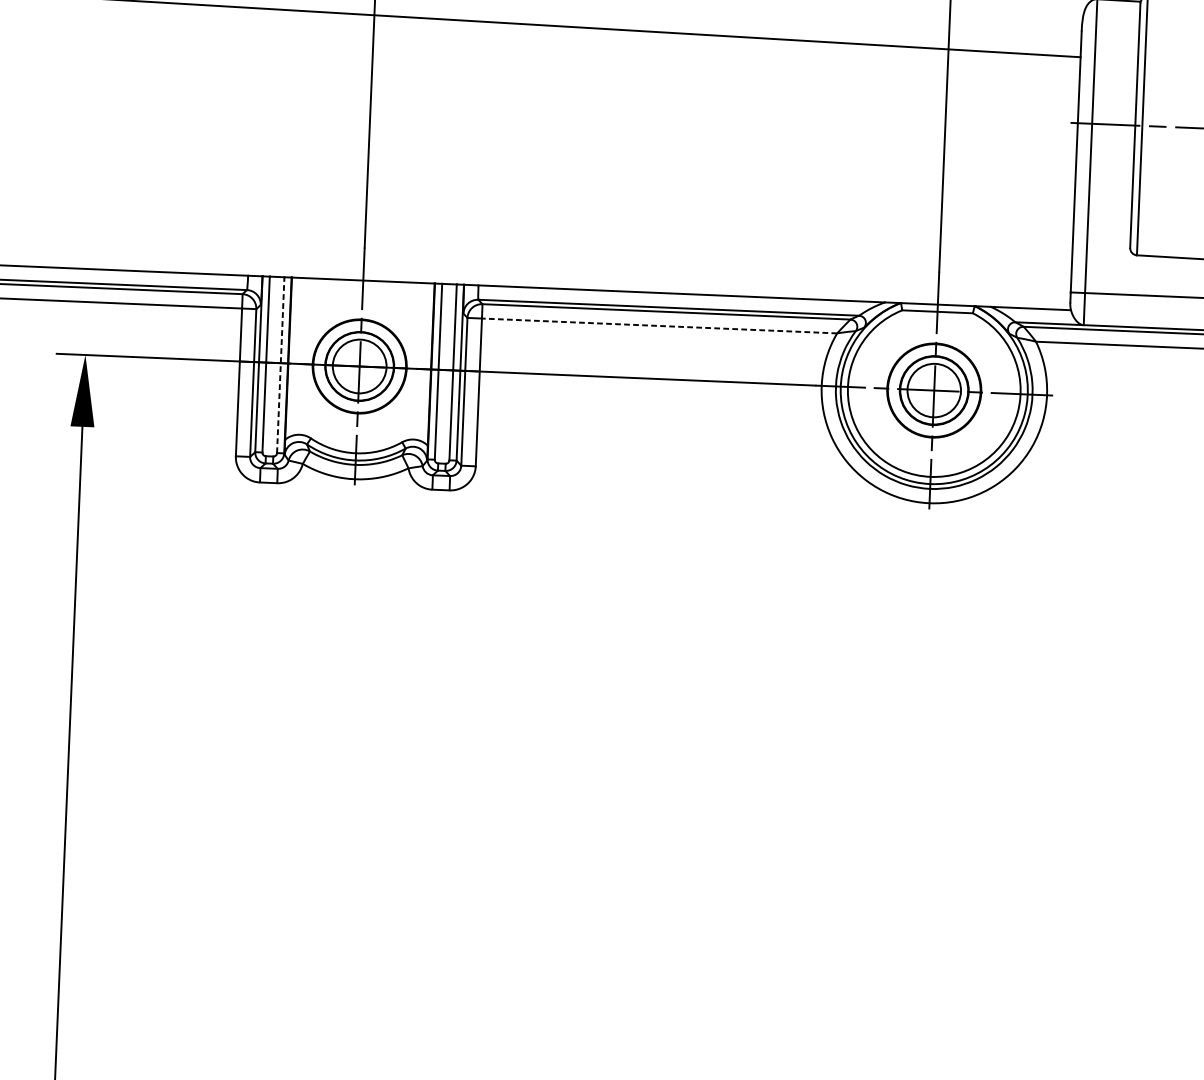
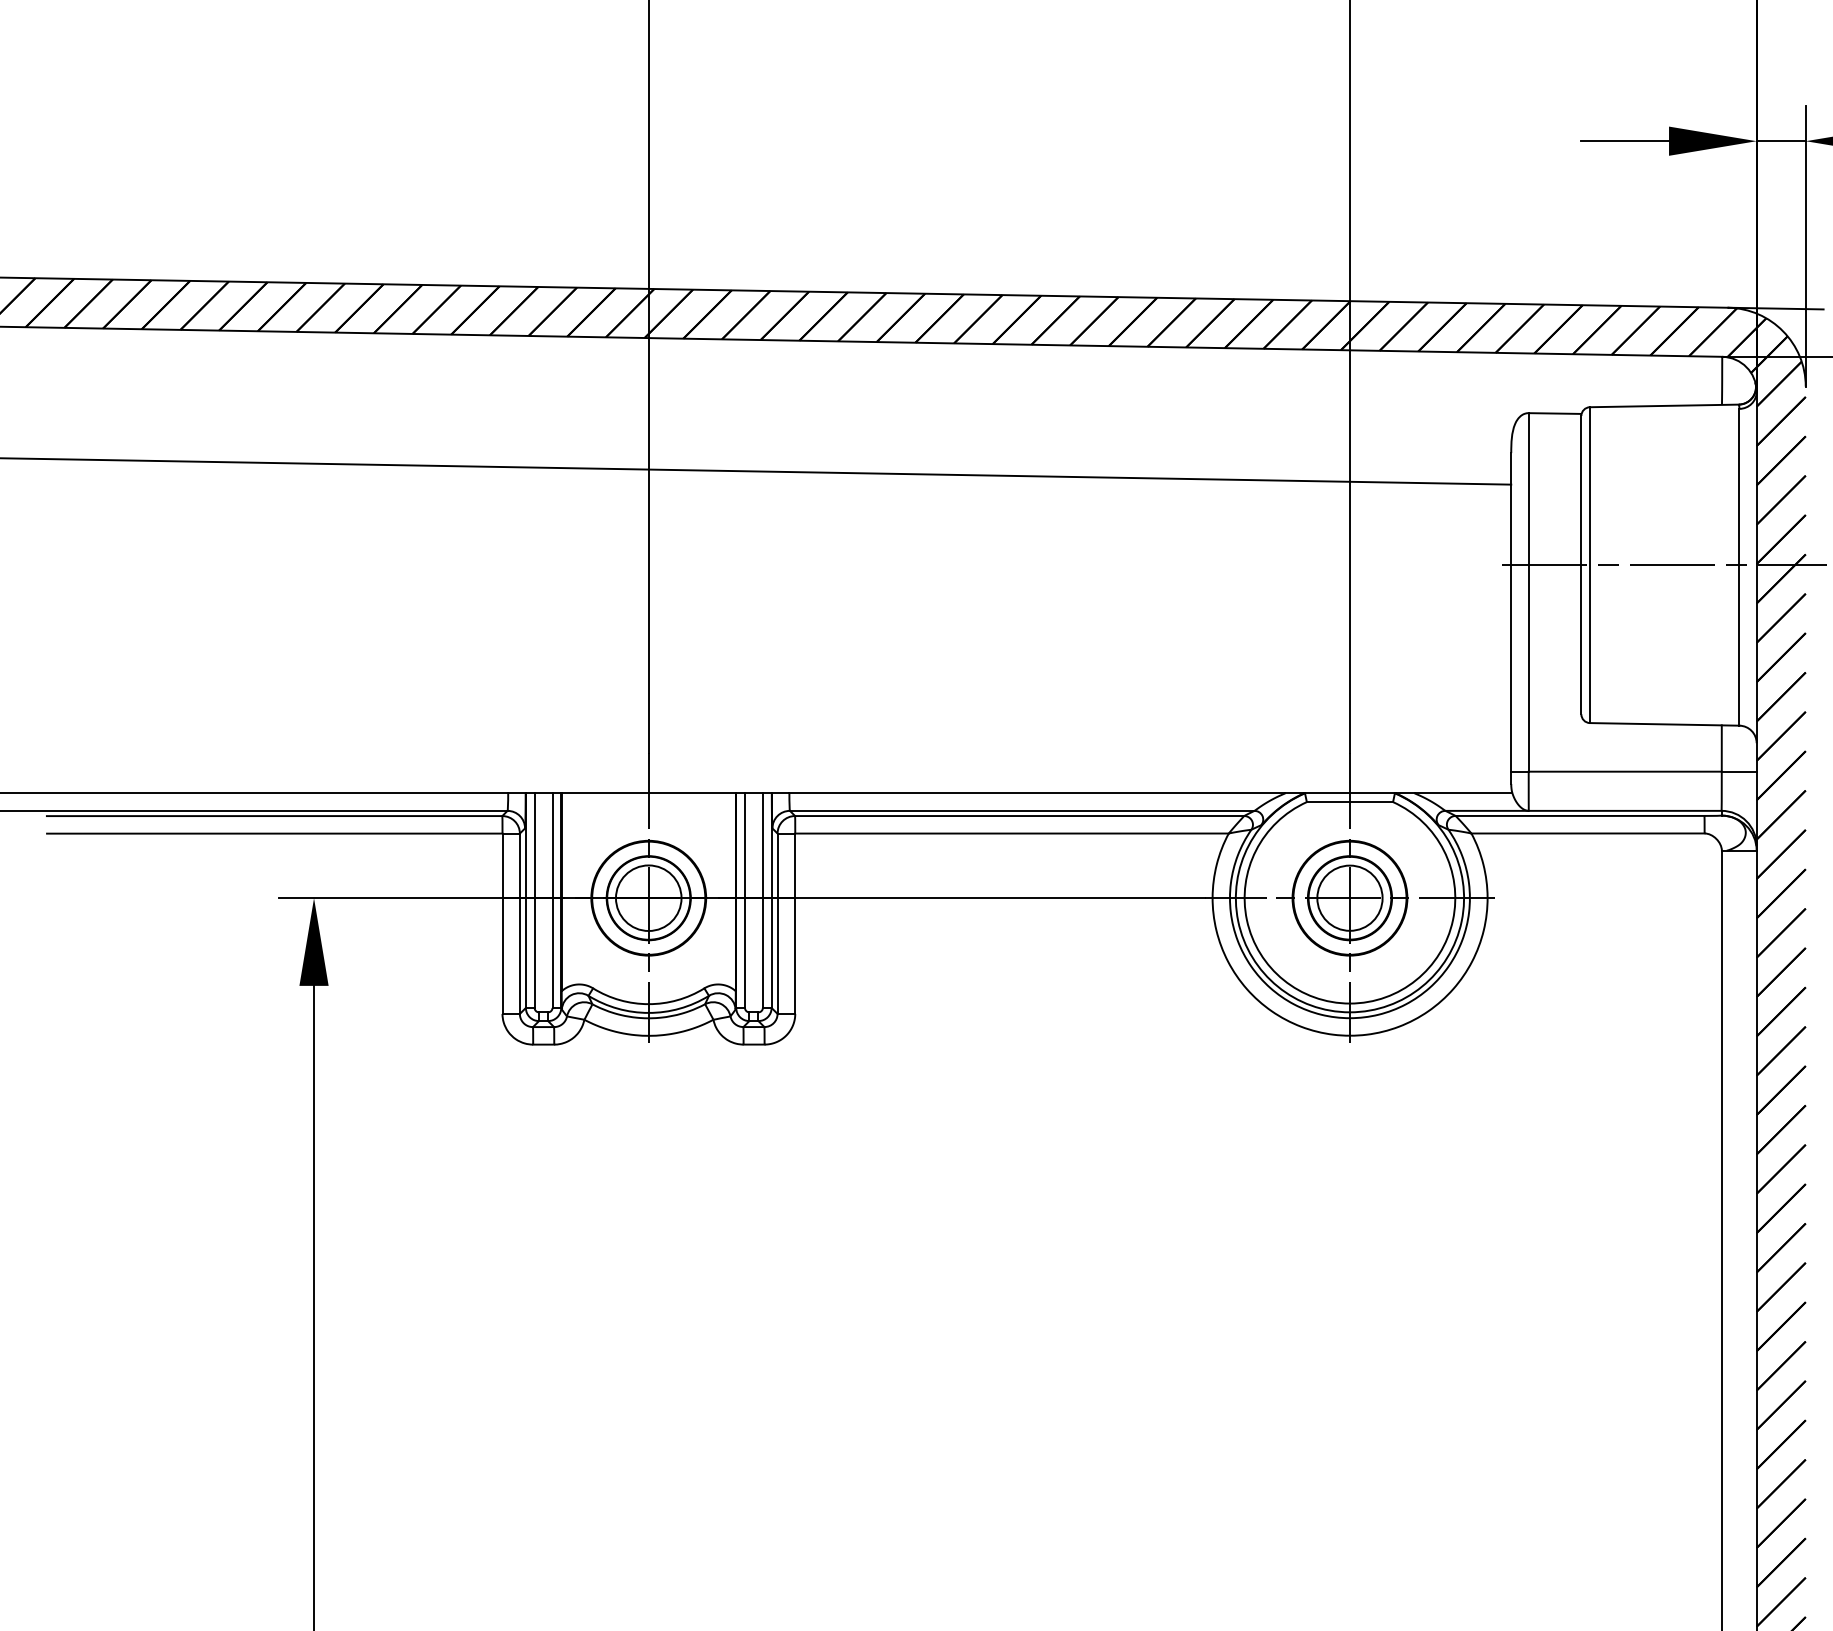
line: (659, 325) -> (1012, 833), dashed -> solid
line: (280, 365) -> (552, 900), dashed -> solid

